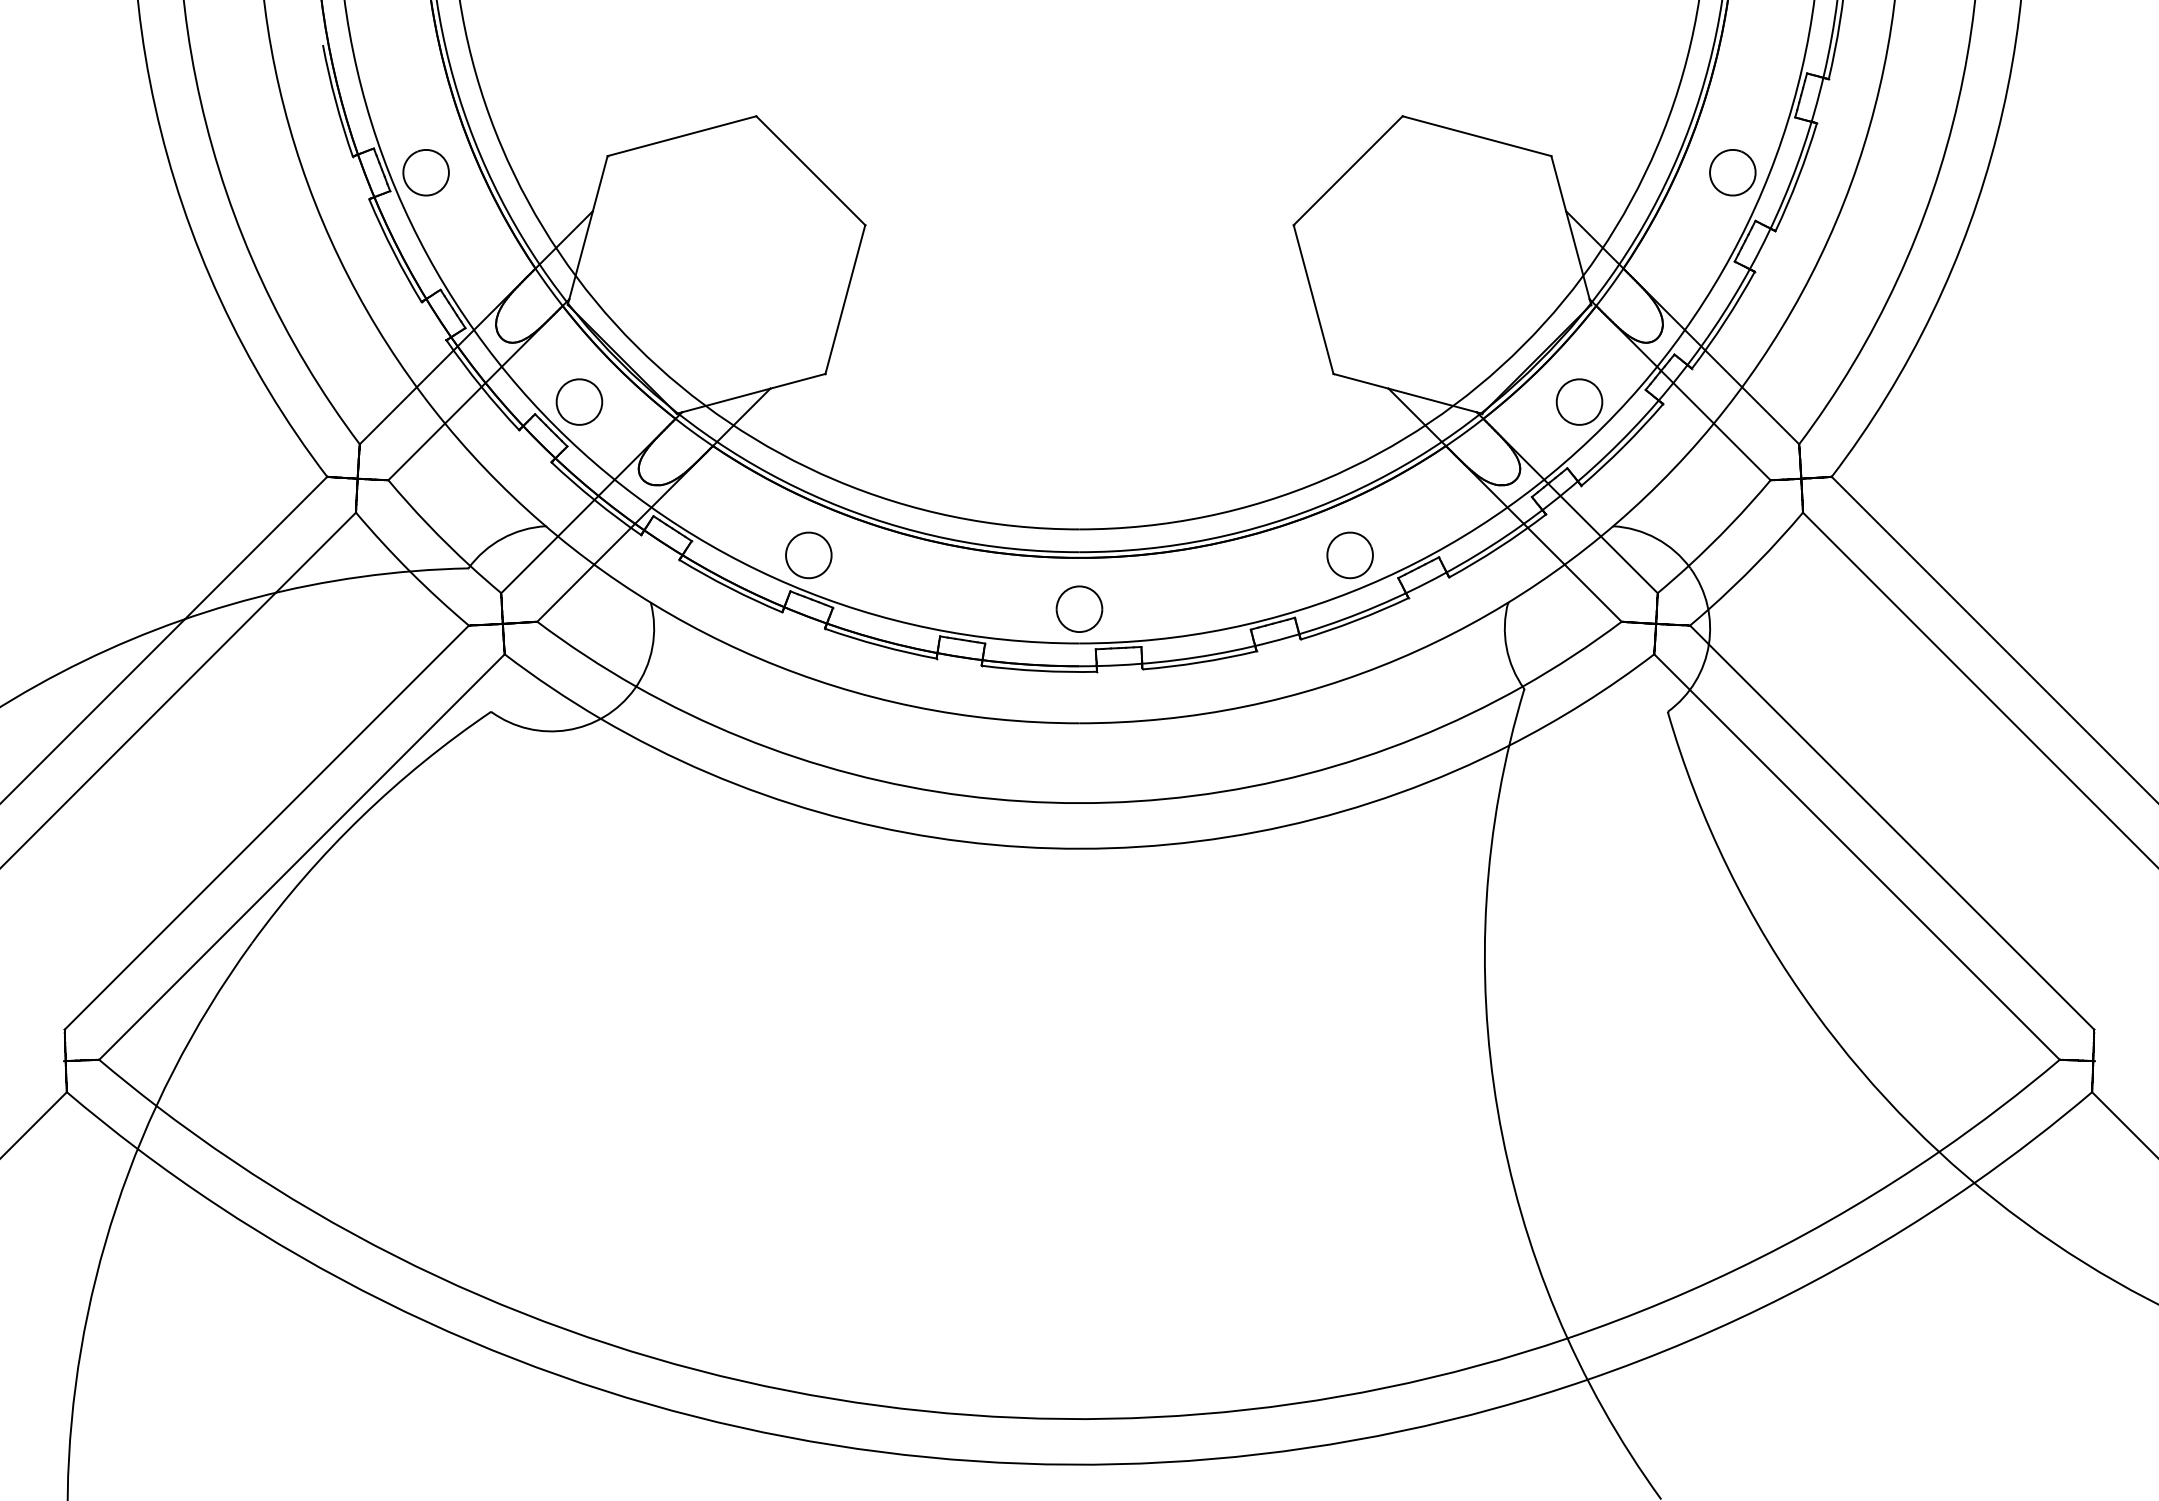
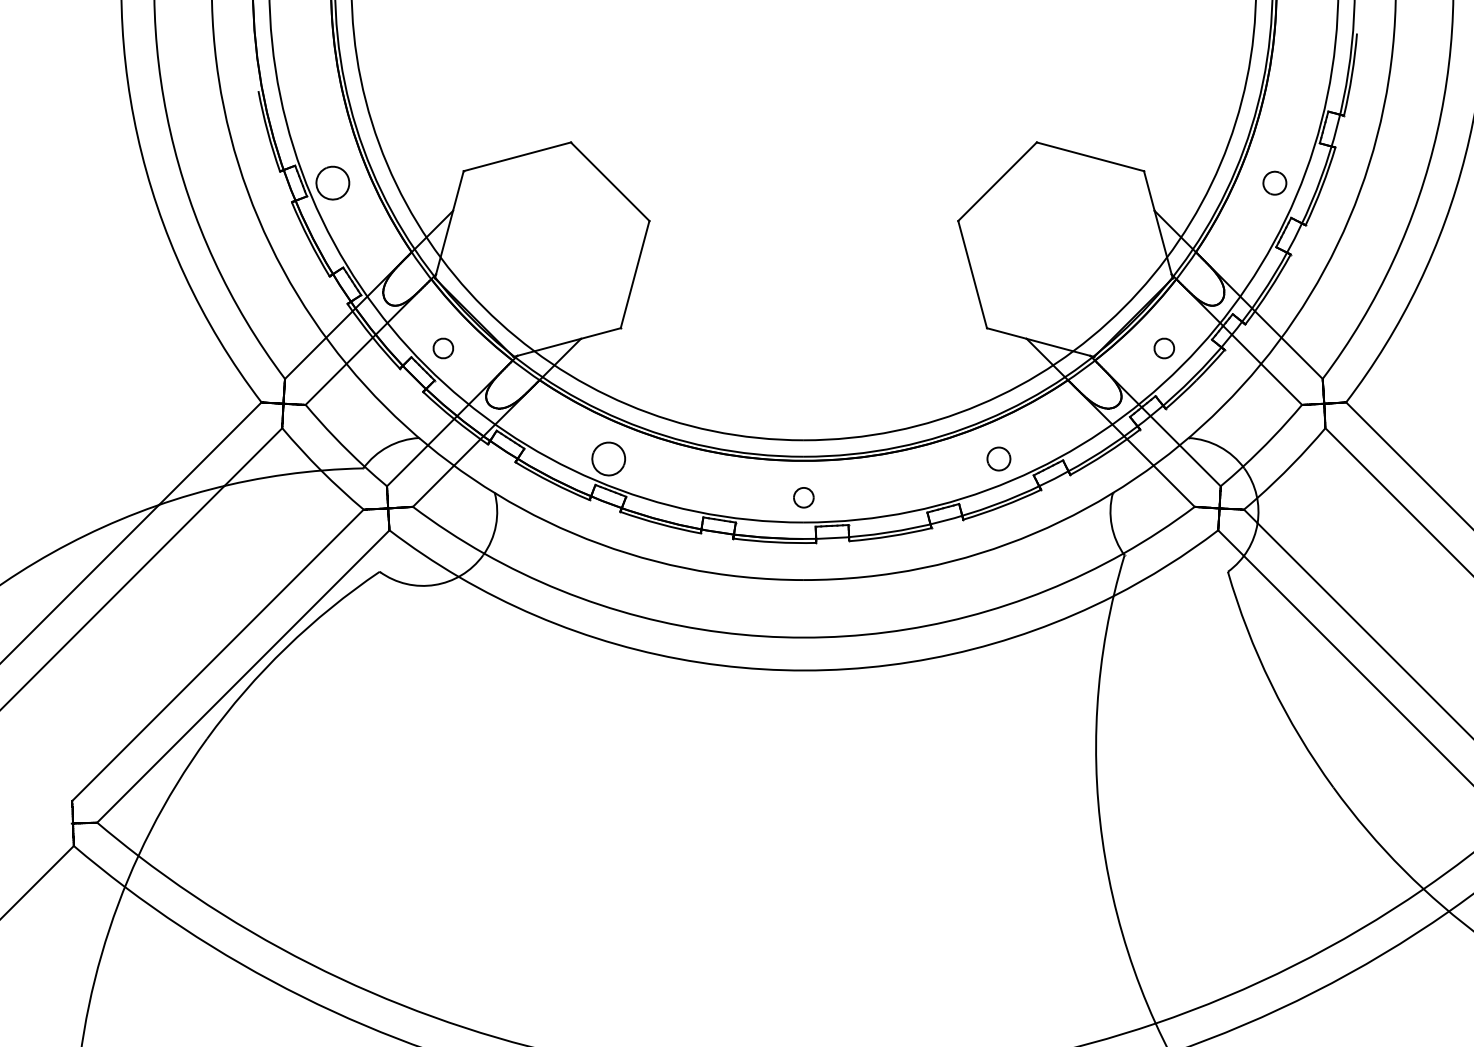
part: (1732, 172) -> (1274, 182), size x0.7
part: (579, 401) -> (443, 348), size x0.6
part: (1579, 401) -> (1164, 348), size x0.6
part: (1349, 555) -> (998, 459), size x0.7
part: (1079, 608) -> (803, 497), size x0.6

